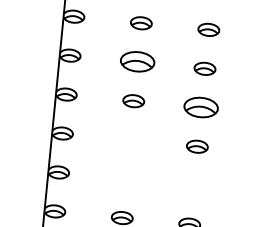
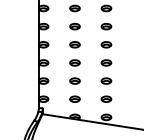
part: (136, 61) -> (74, 26), size x0.62
part: (201, 107) -> (106, 44), size x0.62
part: (128, 139) -> (74, 62), added
part: (125, 177) -> (74, 80), added
part: (193, 184) -> (106, 80), added

